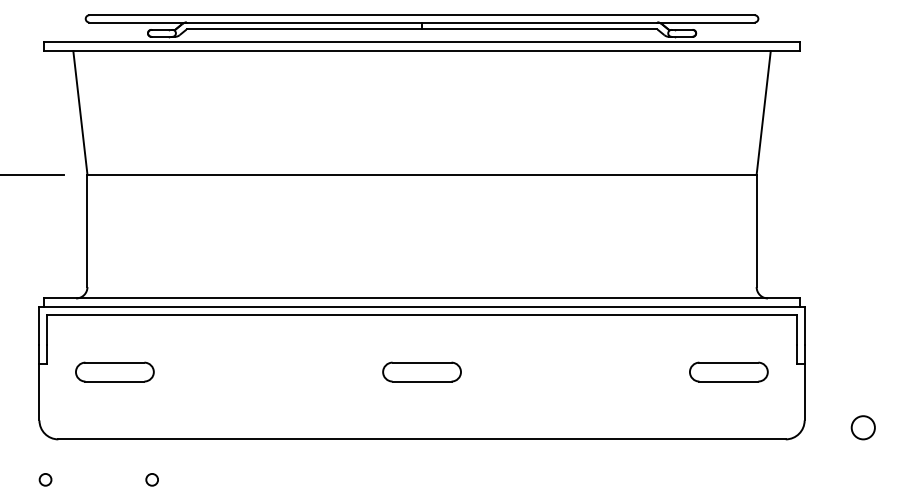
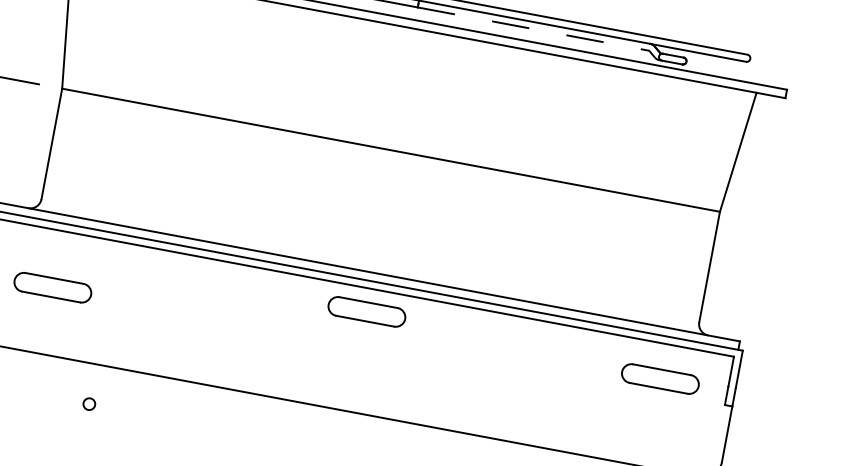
line: (539, 29) -> (533, 29), solid -> dashed
part: (421, 371) -> (366, 311), moved
part: (728, 371) -> (660, 378), moved
circle: (151, 479) -> (88, 403), moved

